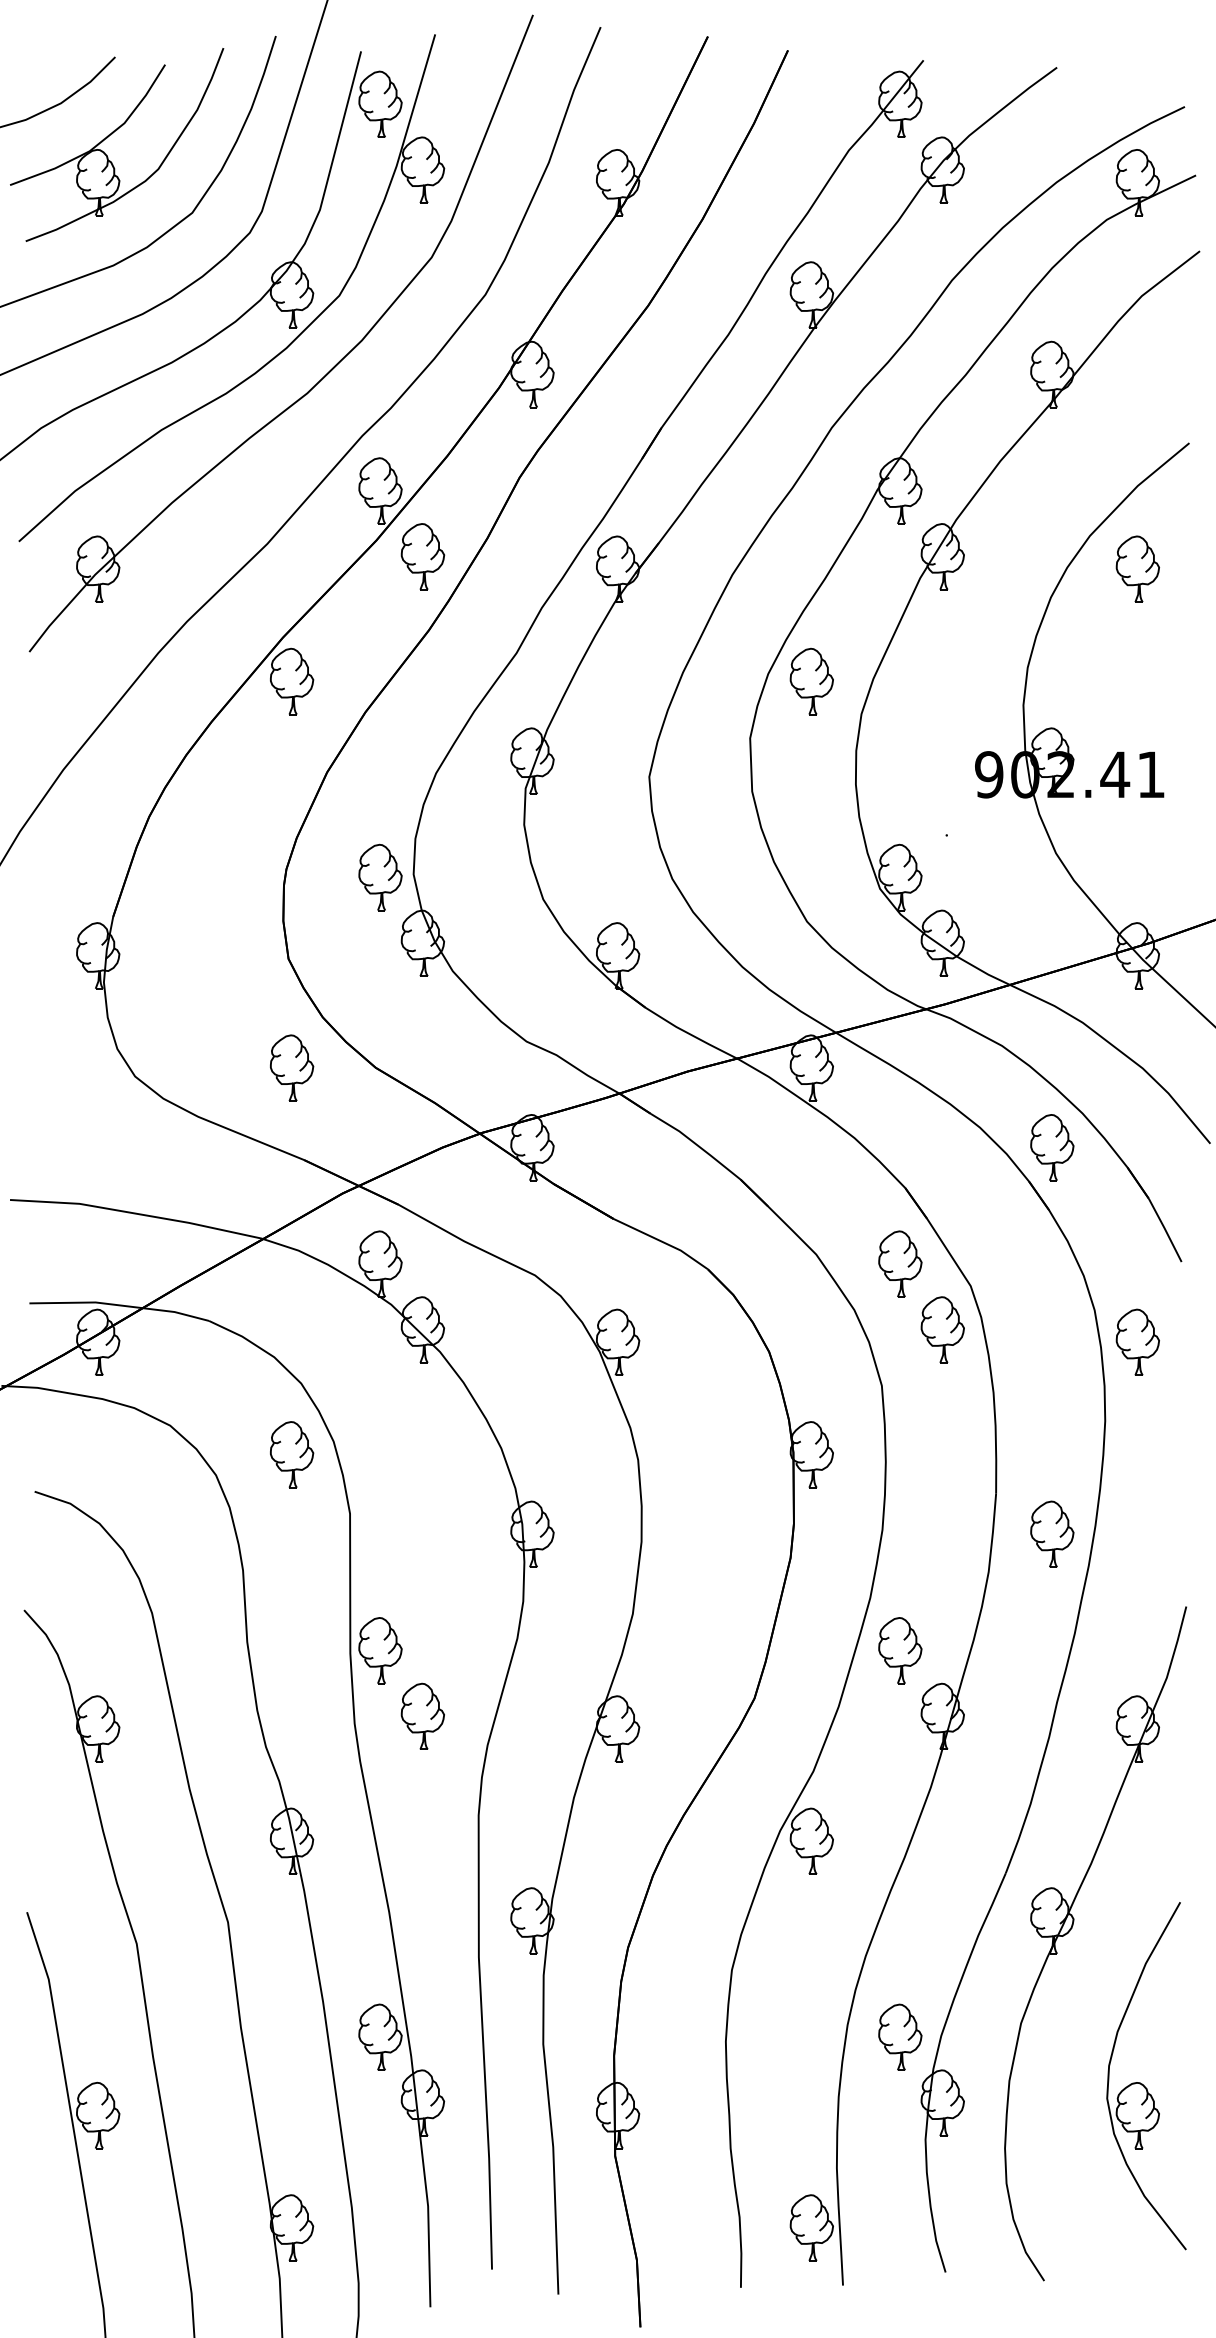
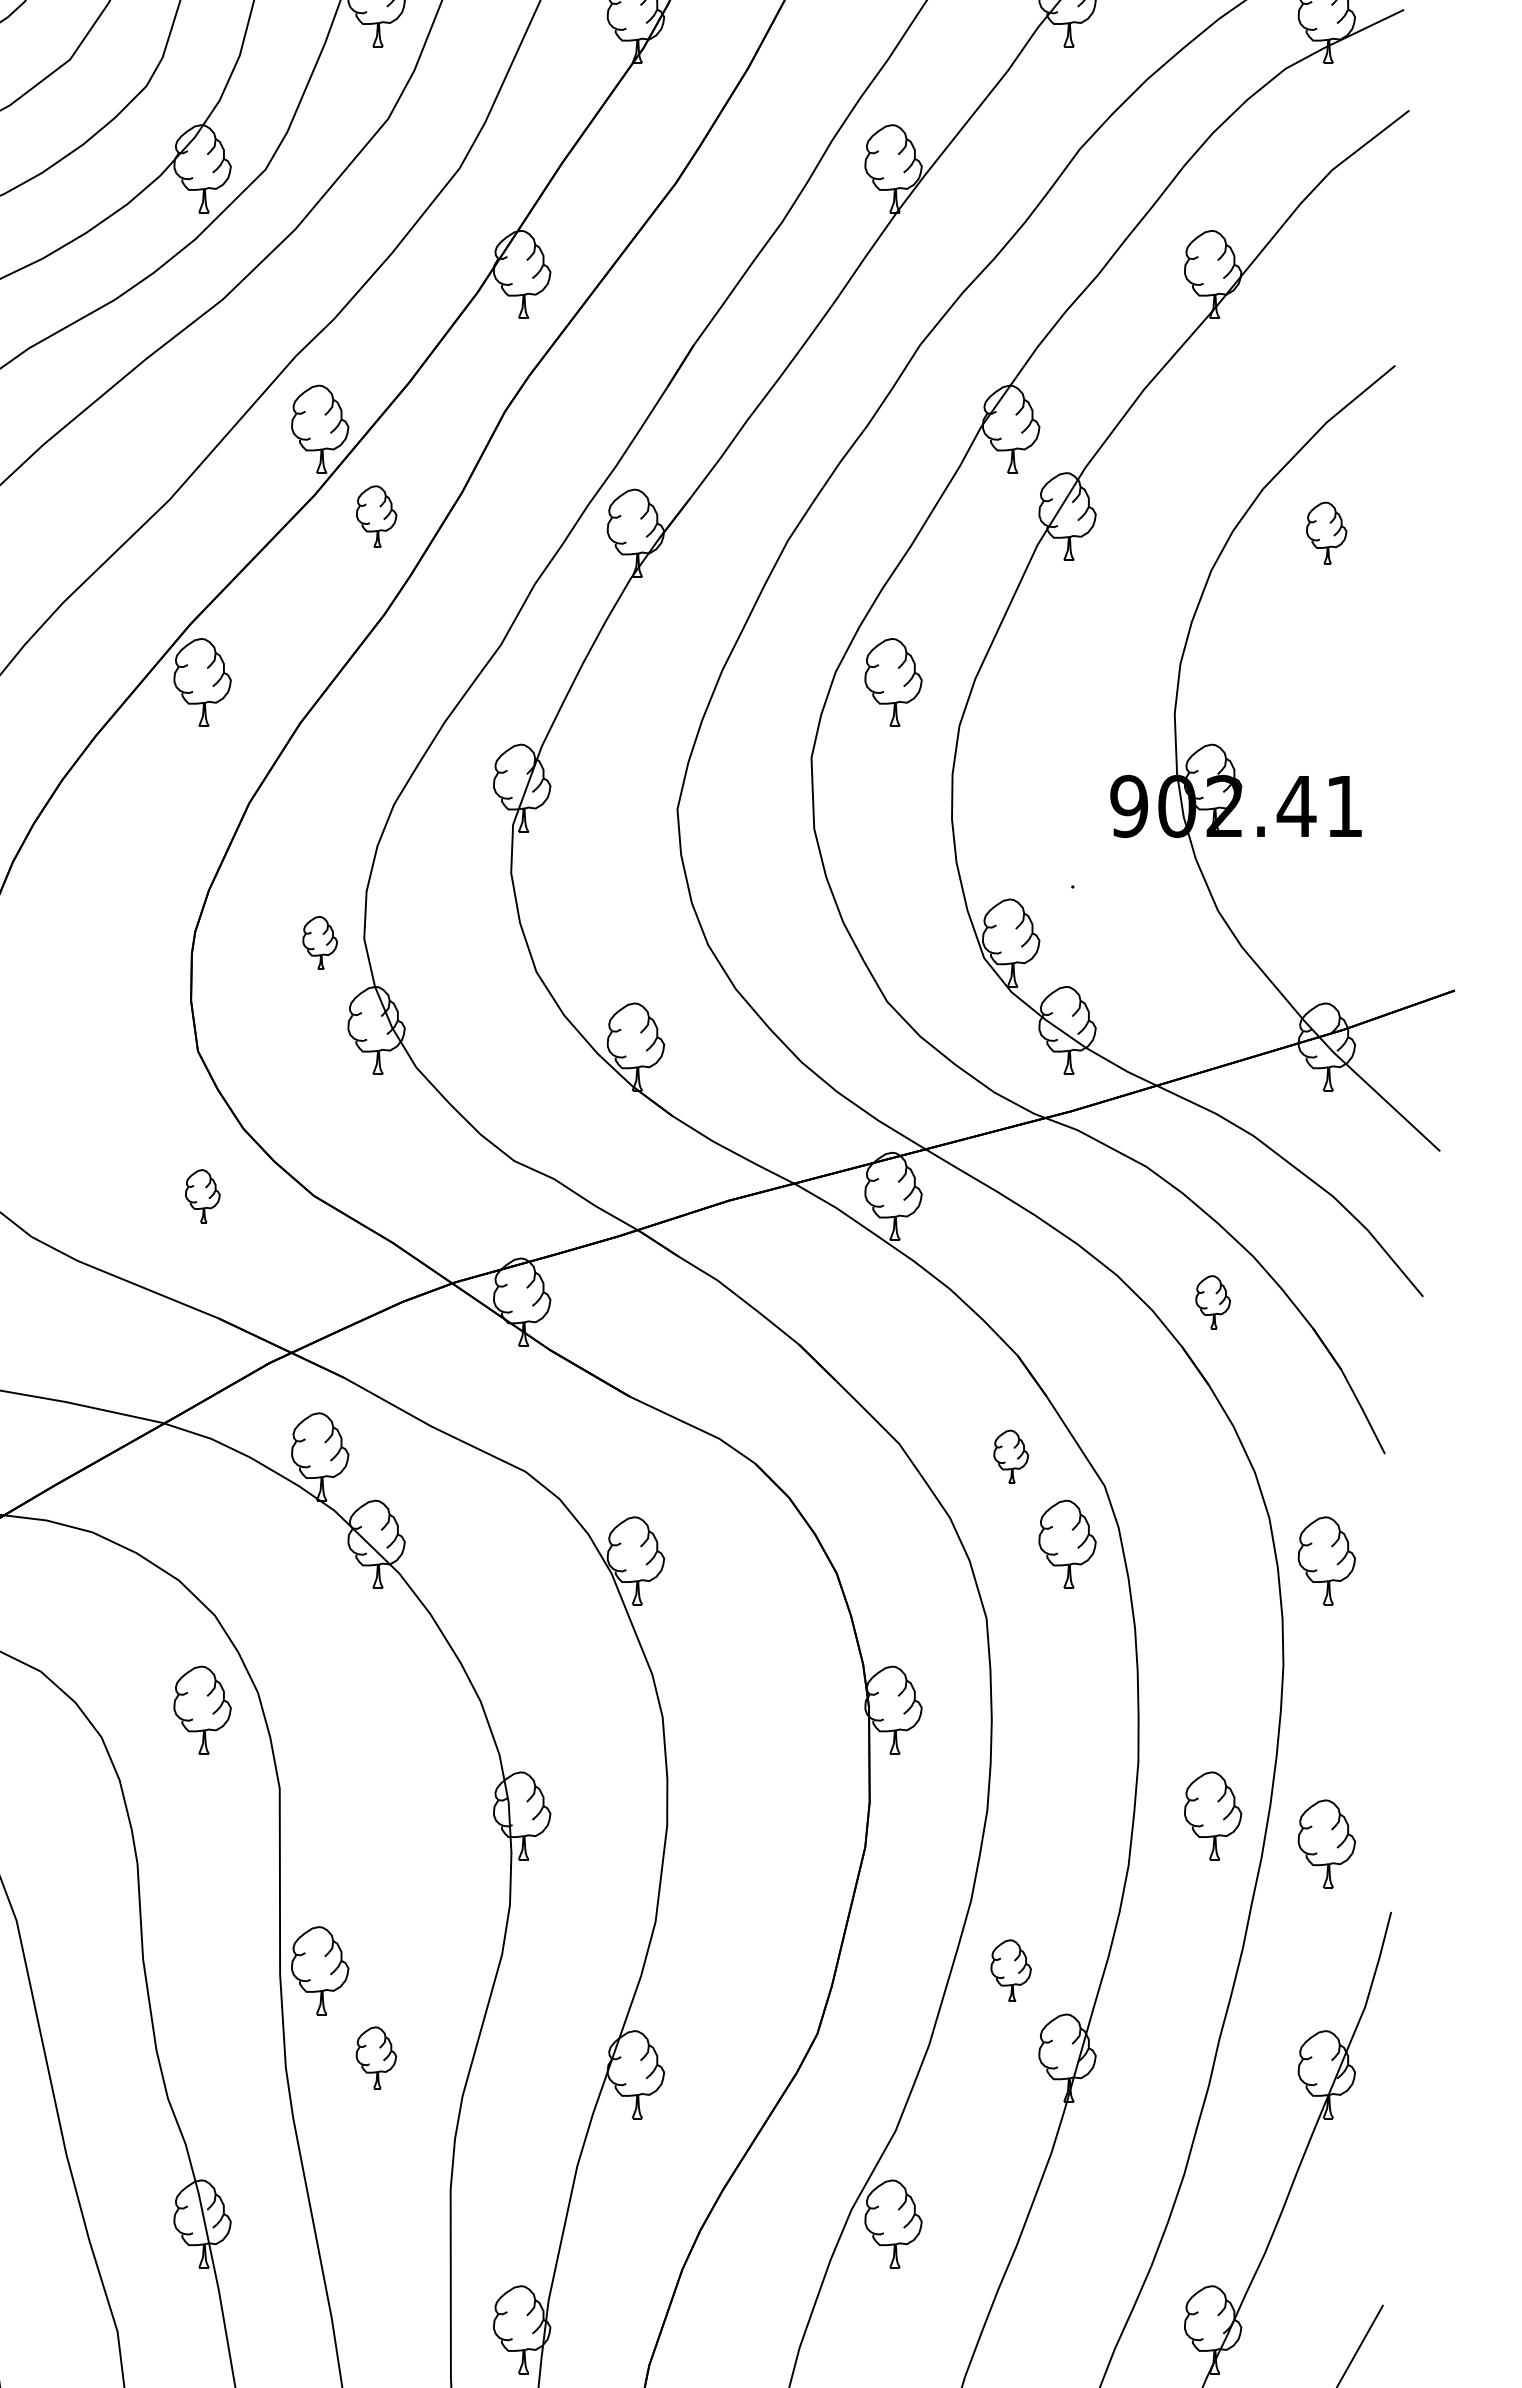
part: (422, 556) -> (376, 516), size x0.7
part: (1137, 568) -> (1326, 532), size x0.7
part: (380, 877) -> (320, 942), size x0.6
part: (292, 1067) -> (203, 1195), size x0.6
part: (1052, 1147) -> (1213, 1301), size x0.6
part: (900, 1263) -> (1011, 1455), size x0.6
part: (1137, 1554) -> (1326, 1842), added
part: (900, 1650) -> (1011, 1970), size x0.7
part: (422, 1715) -> (376, 2056), size x0.7

